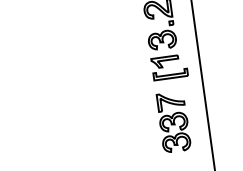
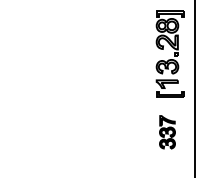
part: (173, 122) -> (167, 132), size x0.7

